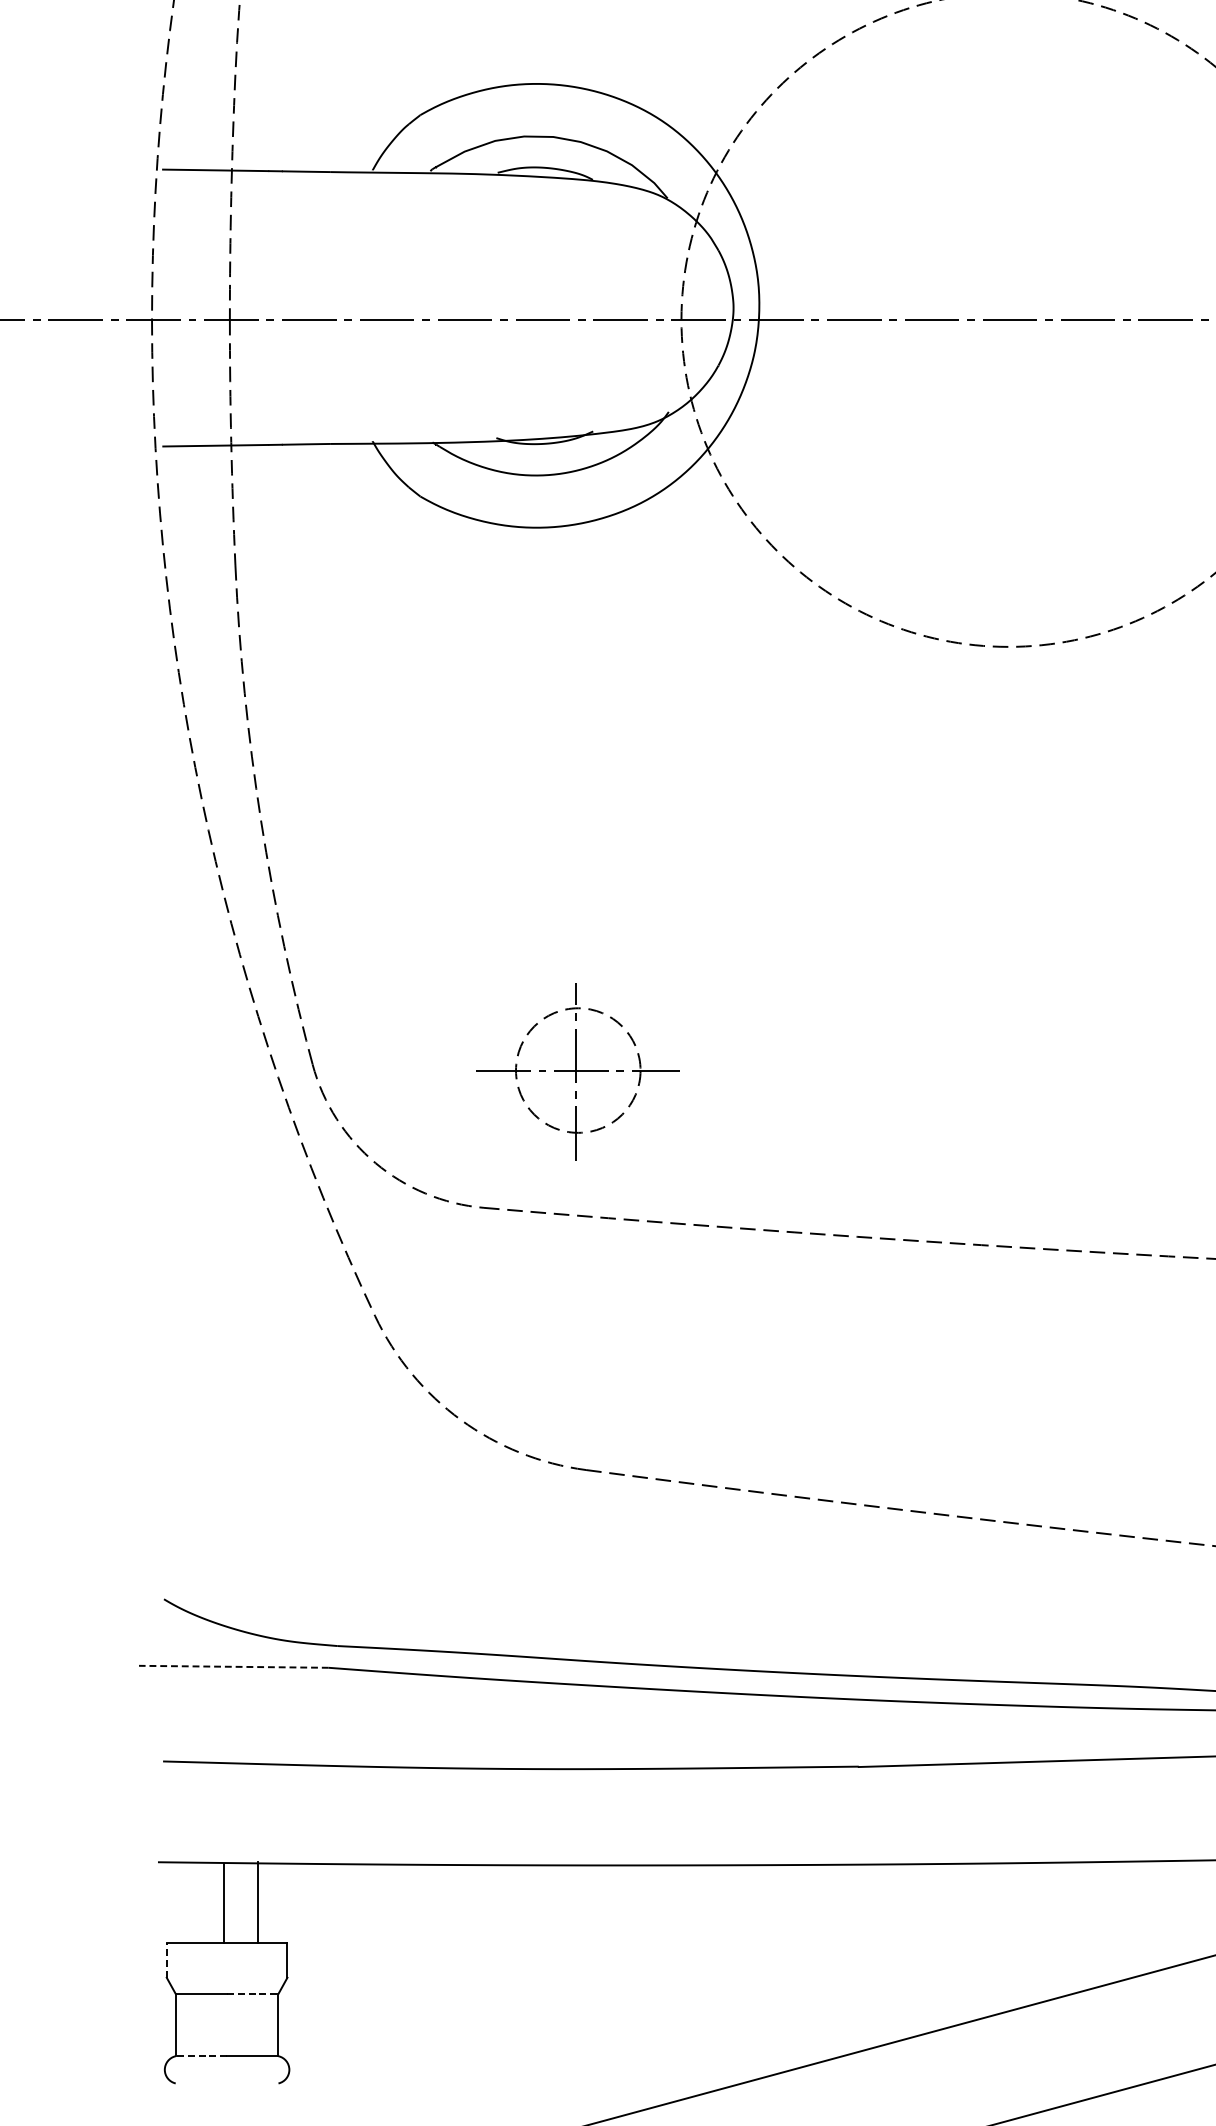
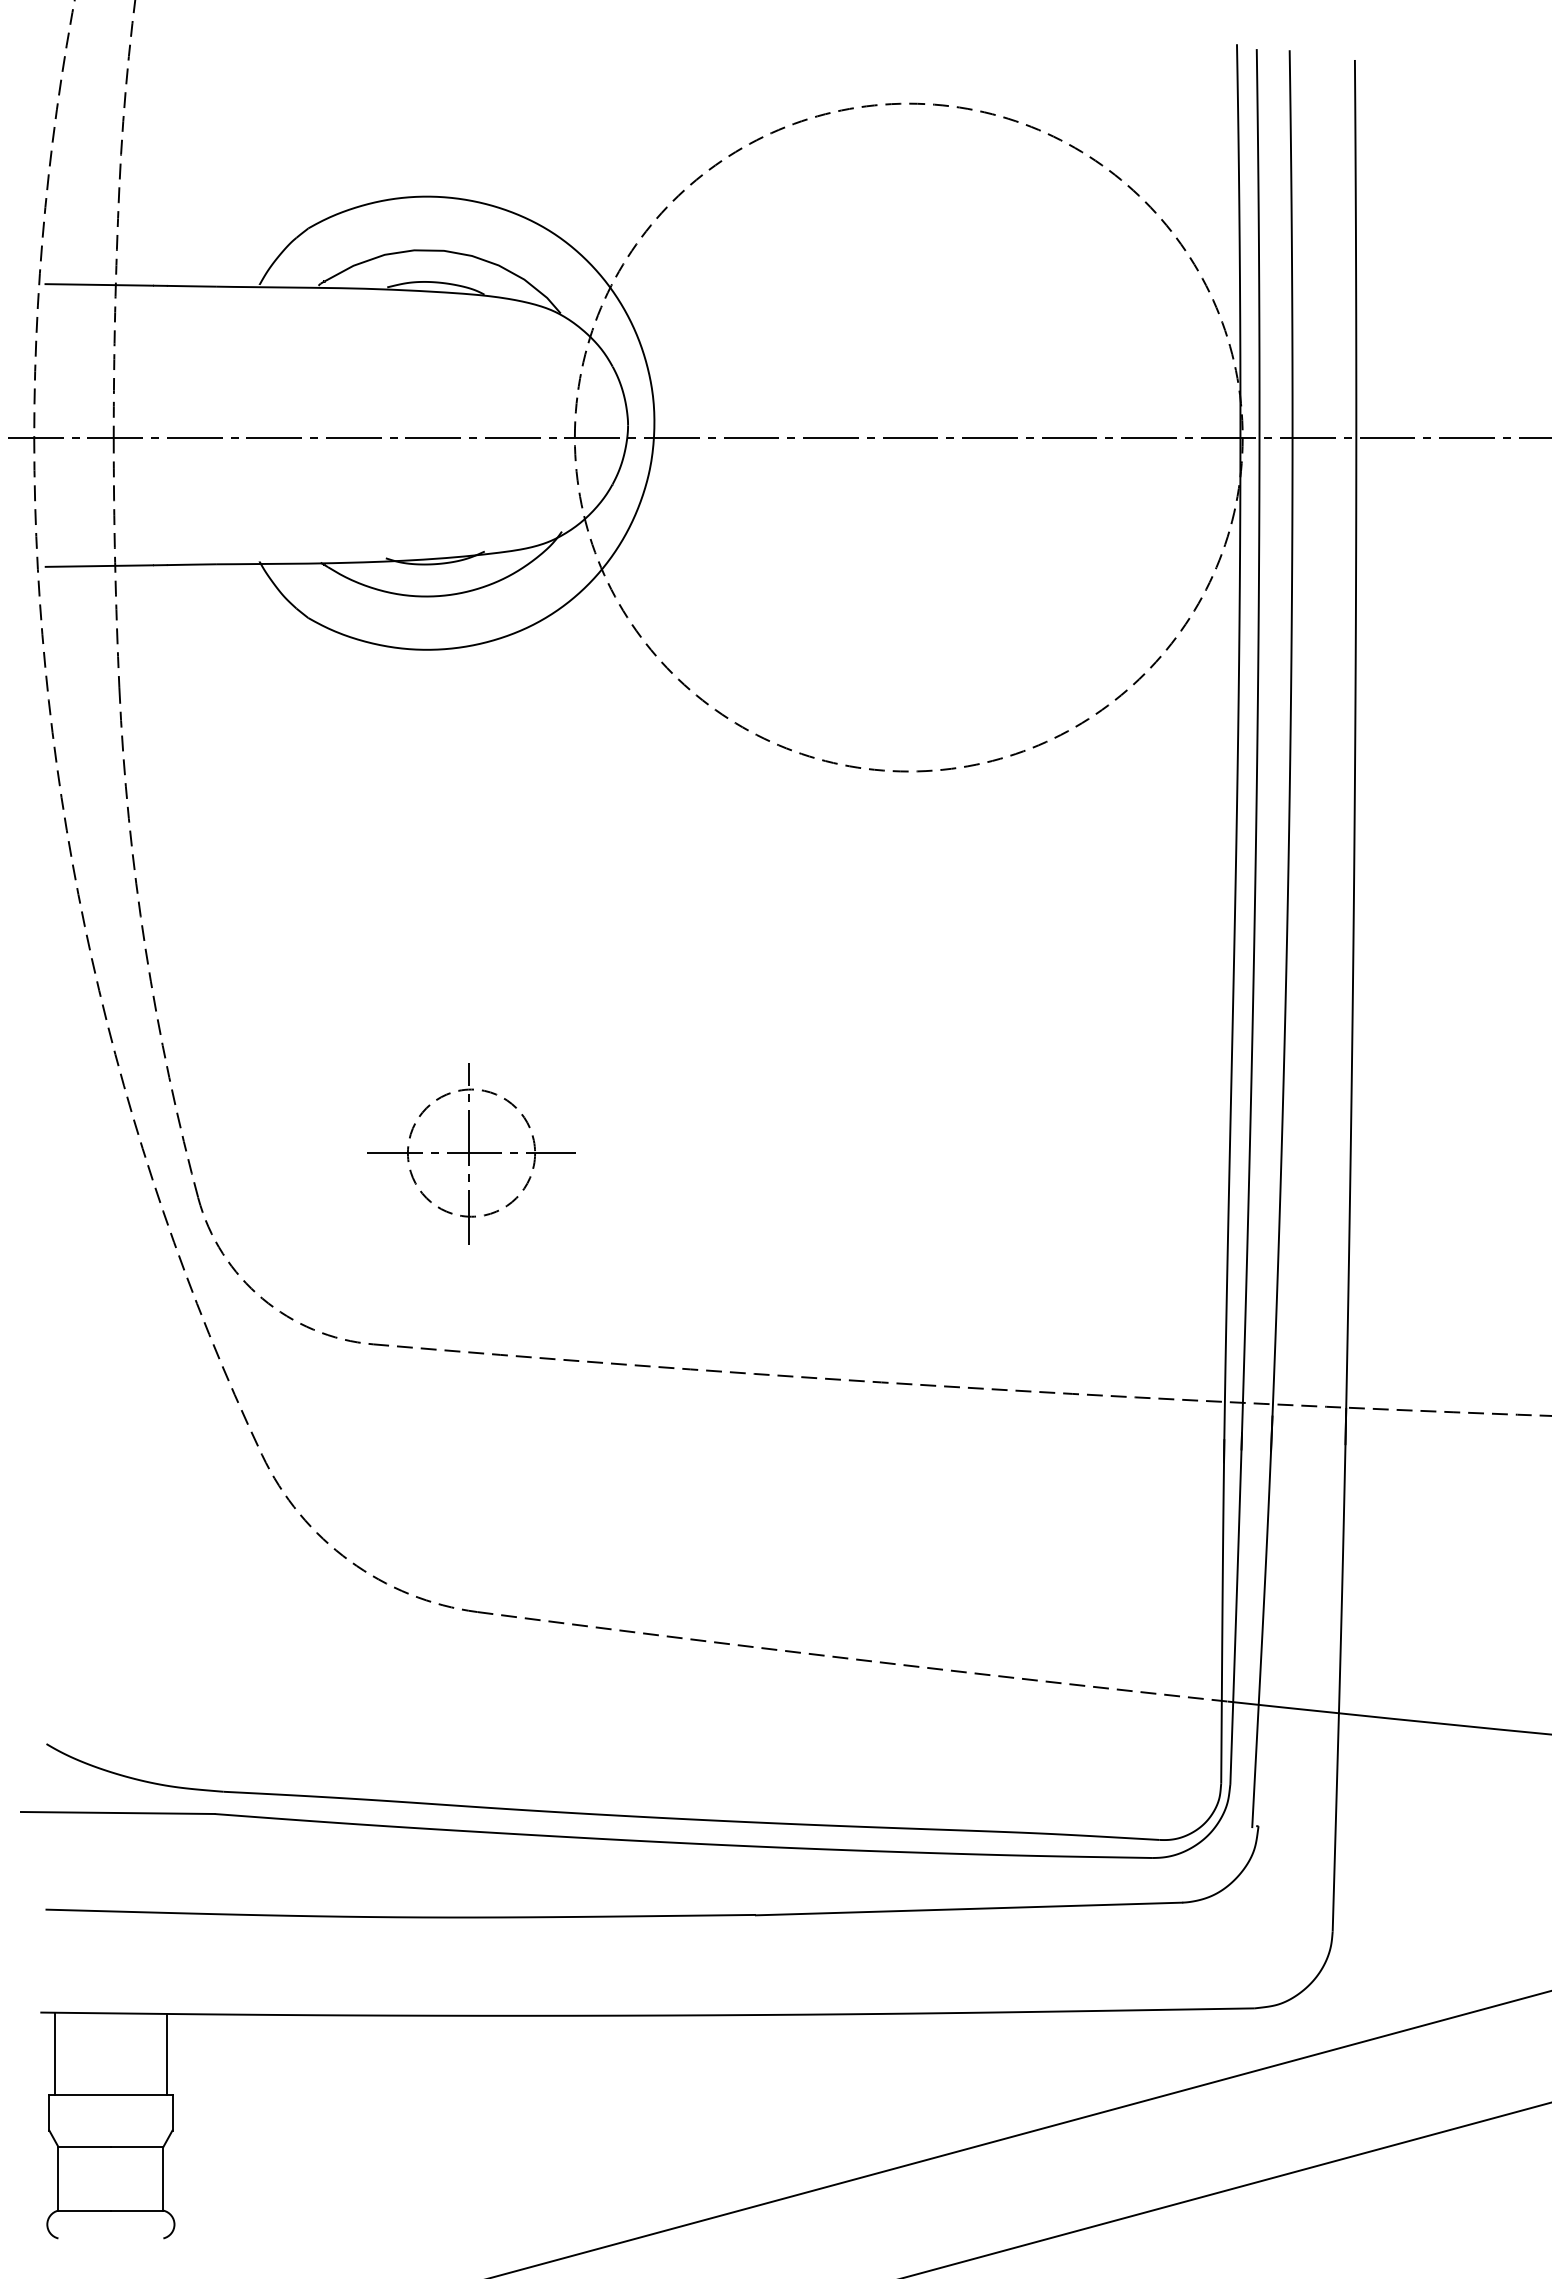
part: (578, 1070) -> (471, 1153), moved
line: (233, 1667) -> (117, 1813), dashed -> solid
line: (258, 1902) -> (55, 2053), moved
line: (223, 1903) -> (166, 2054), moved
line: (166, 1960) -> (49, 2112), dashed -> solid
line: (253, 1994) -> (137, 2147), dashed -> solid
line: (201, 2056) -> (84, 2210), dashed -> solid

